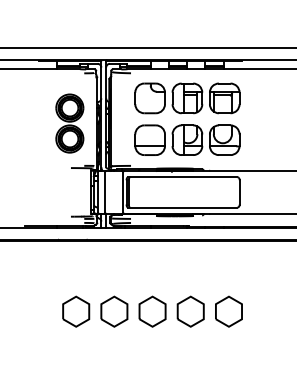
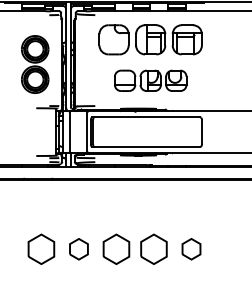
part: (187, 139) -> (150, 80), size x0.7
part: (114, 311) -> (79, 249), size x0.7
part: (228, 311) -> (191, 249), size x0.7

